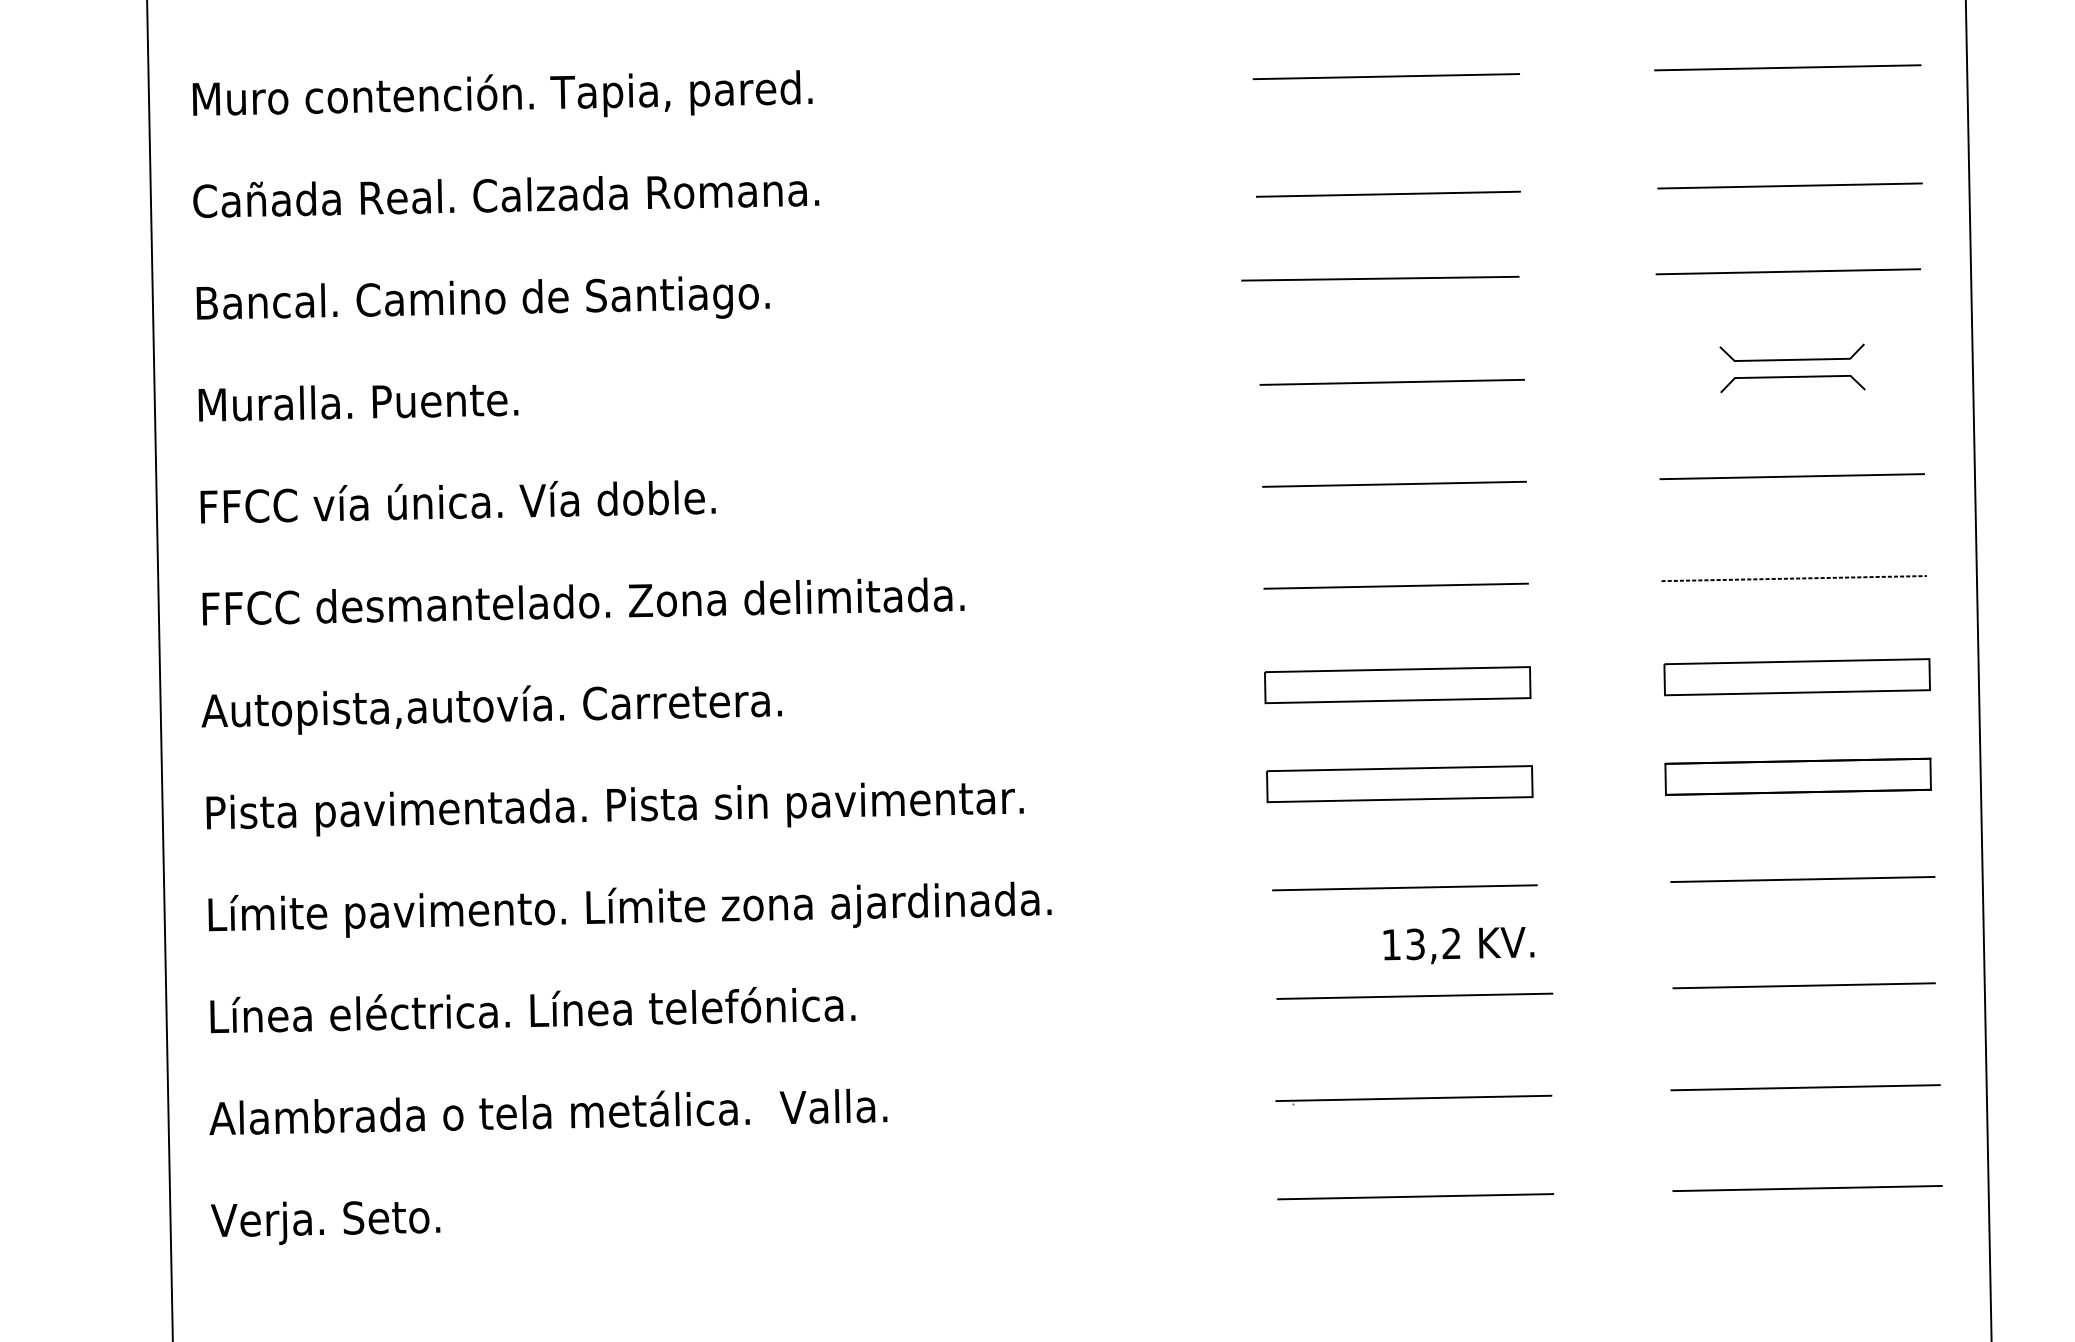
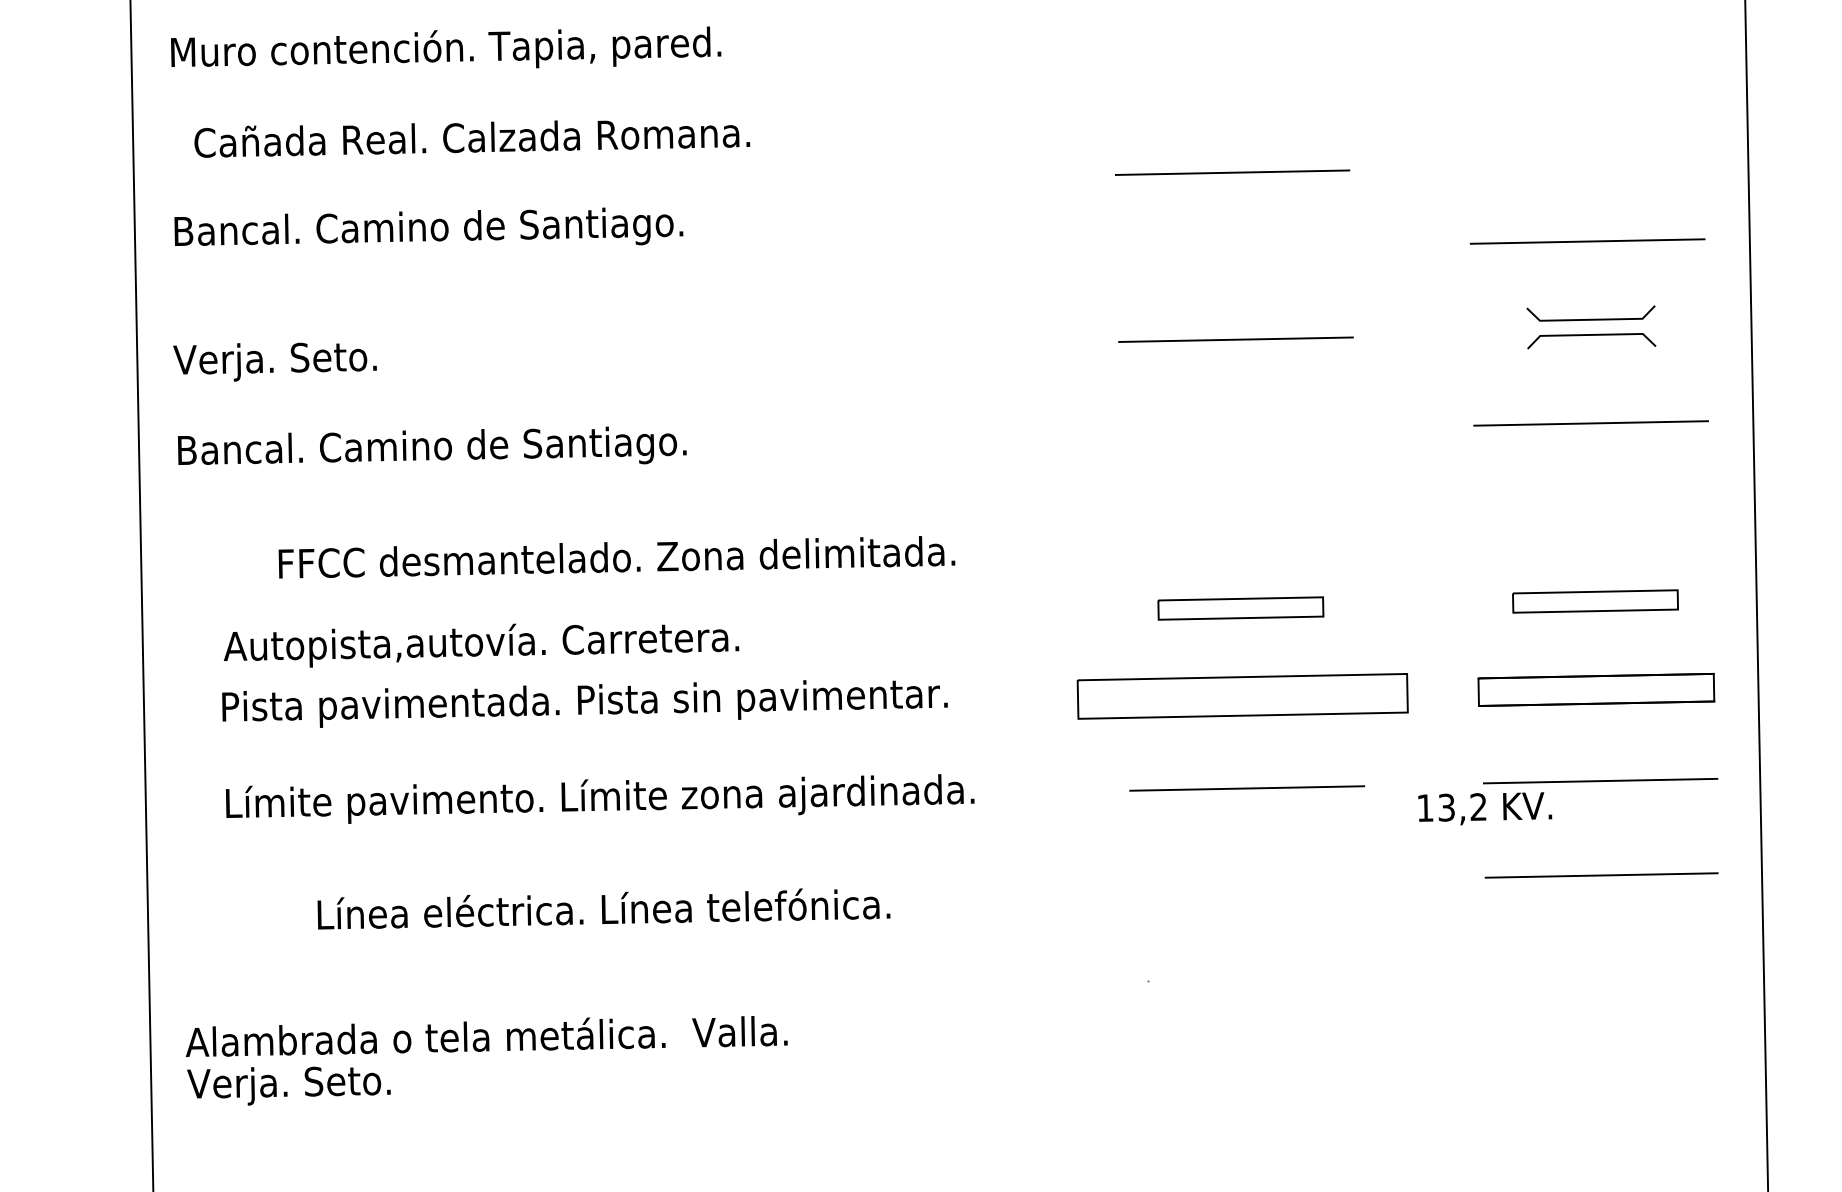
line: (1787, 67) -> (1586, 60), removed
line: (1386, 76) -> (1230, 68), removed
text: (503, 93) -> (446, 47), moved
line: (1789, 186) -> (1588, 165), removed
text: (506, 196) -> (472, 138), moved
line: (1380, 278) -> (1225, 247), removed
text: (482, 297) -> (428, 226), moved
text: (356, 406) -> (316, 361), Muralla. Puente. -> Verja. Seto.
line: (1393, 484) -> (1237, 430), removed
text: (489, 501) -> (434, 445), FFCC vía única. Vía doble. -> Bancal. Camino de Santiago.
line: (1793, 578) -> (1592, 513), removed
line: (1396, 585) -> (1239, 520), removed
text: (583, 601) -> (616, 557), moved
part: (1797, 677) -> (1595, 601), size x0.7
part: (1397, 685) -> (1240, 608), size x0.7
text: (491, 709) -> (481, 645), moved
part: (1399, 784) -> (1242, 696), size x1.4
text: (614, 808) -> (584, 703), moved
text: (630, 909) -> (600, 798), moved
text: (1459, 945) -> (1485, 808), moved
line: (1415, 995) -> (1256, 884), removed
text: (532, 1009) -> (603, 908), moved
line: (1805, 1087) -> (1602, 965), removed
line: (1414, 1098) -> (1255, 975), removed
text: (548, 1111) -> (486, 1036), moved
line: (1807, 1188) -> (1604, 1055), removed
line: (1415, 1196) -> (1256, 1062), removed

